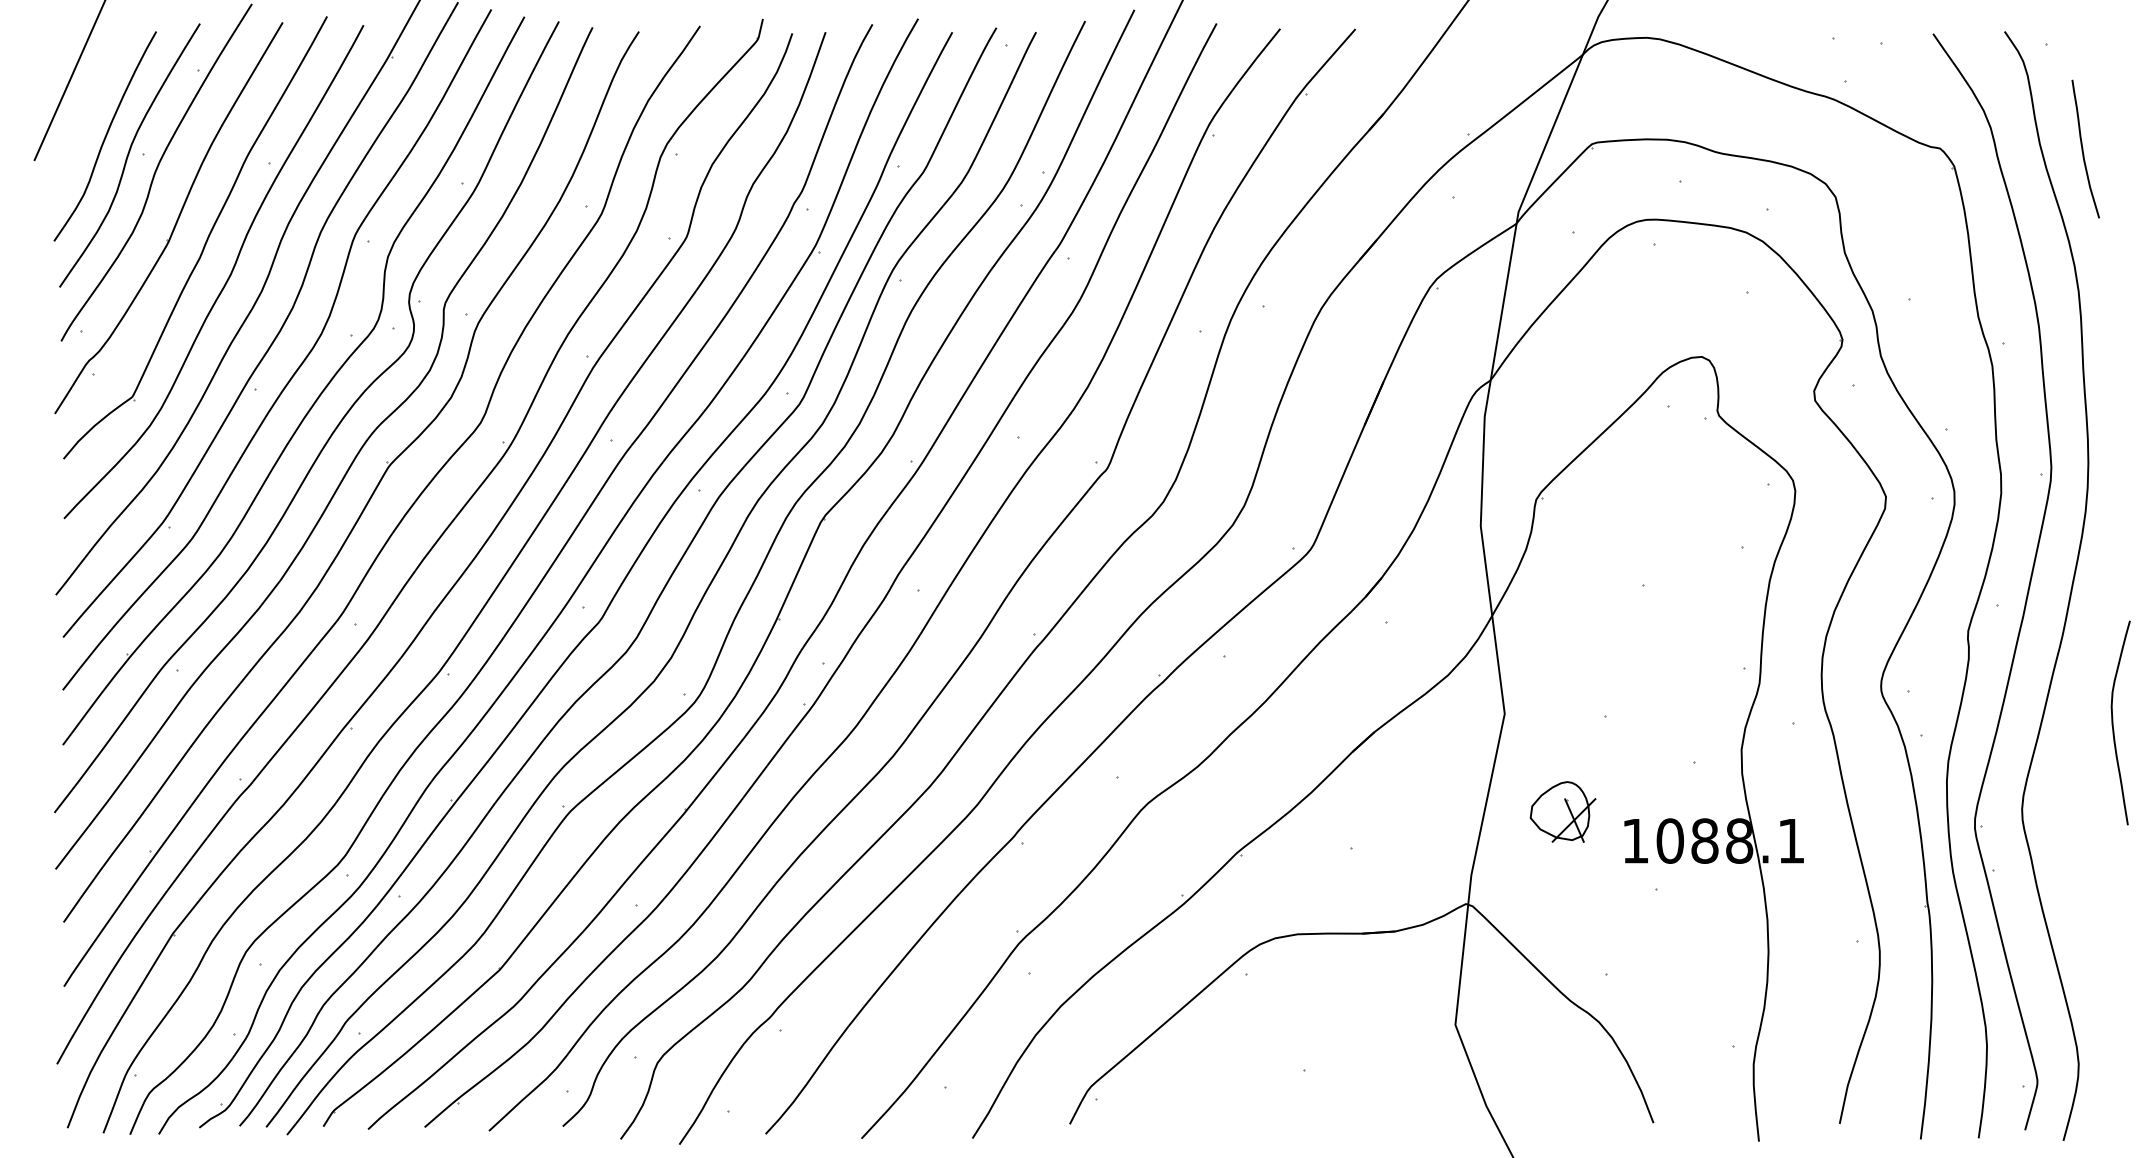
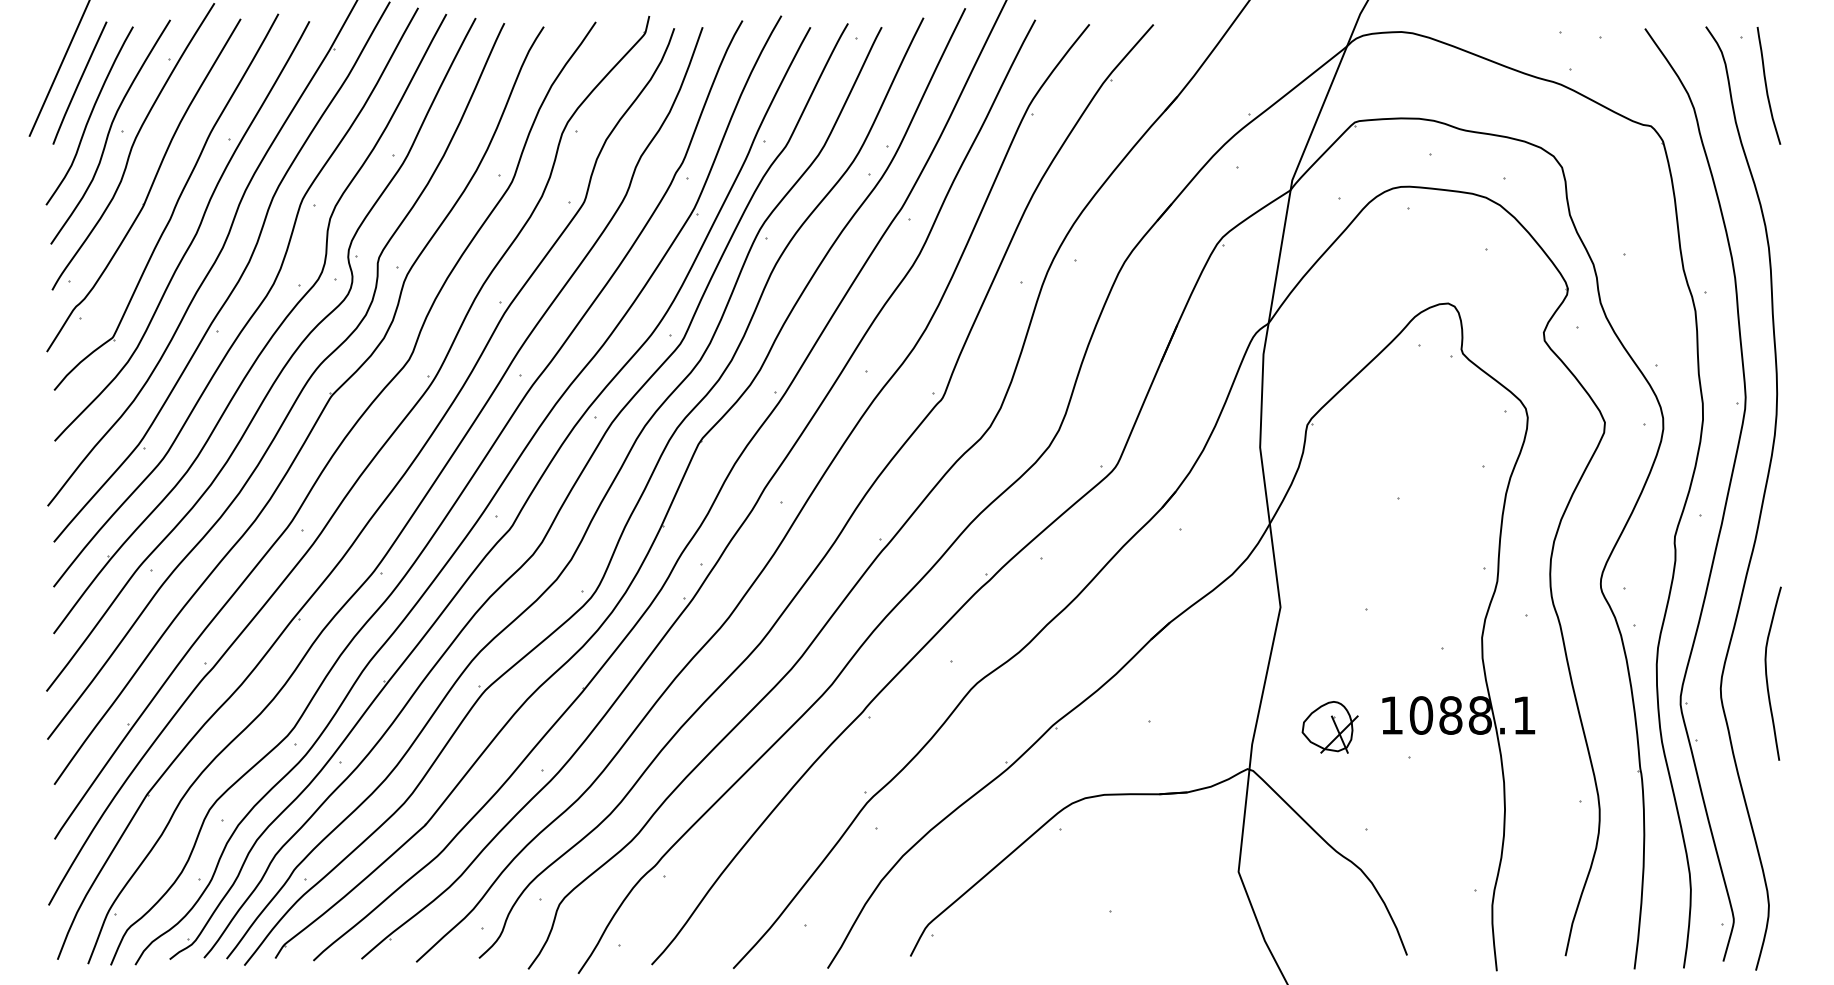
curve: (93, 97) -> (79, 82), added
curve: (2083, 148) -> (1767, 85), moved
curve: (2113, 722) -> (1767, 673), moved
part: (1562, 811) -> (1329, 726), moved

